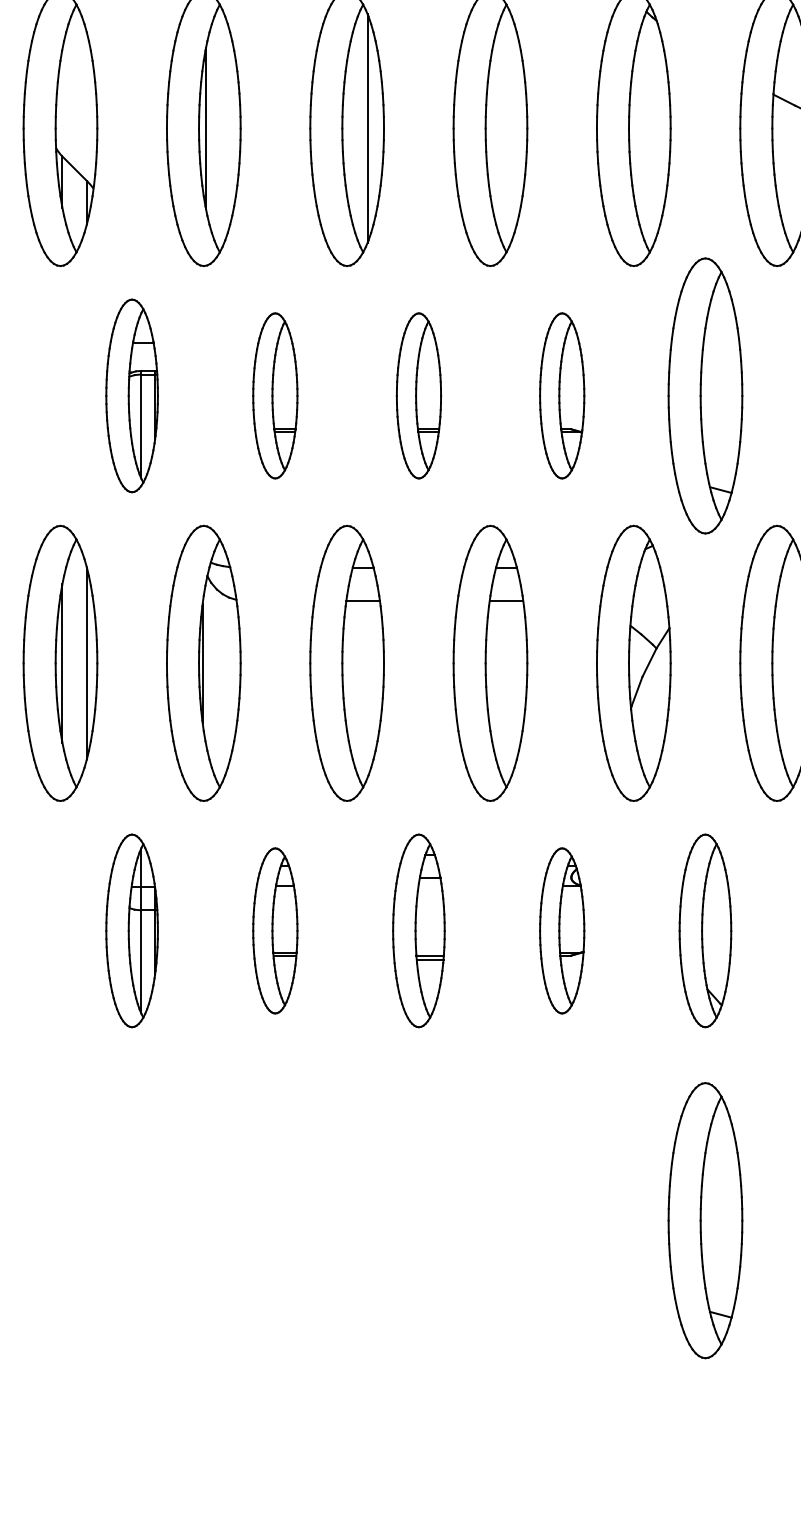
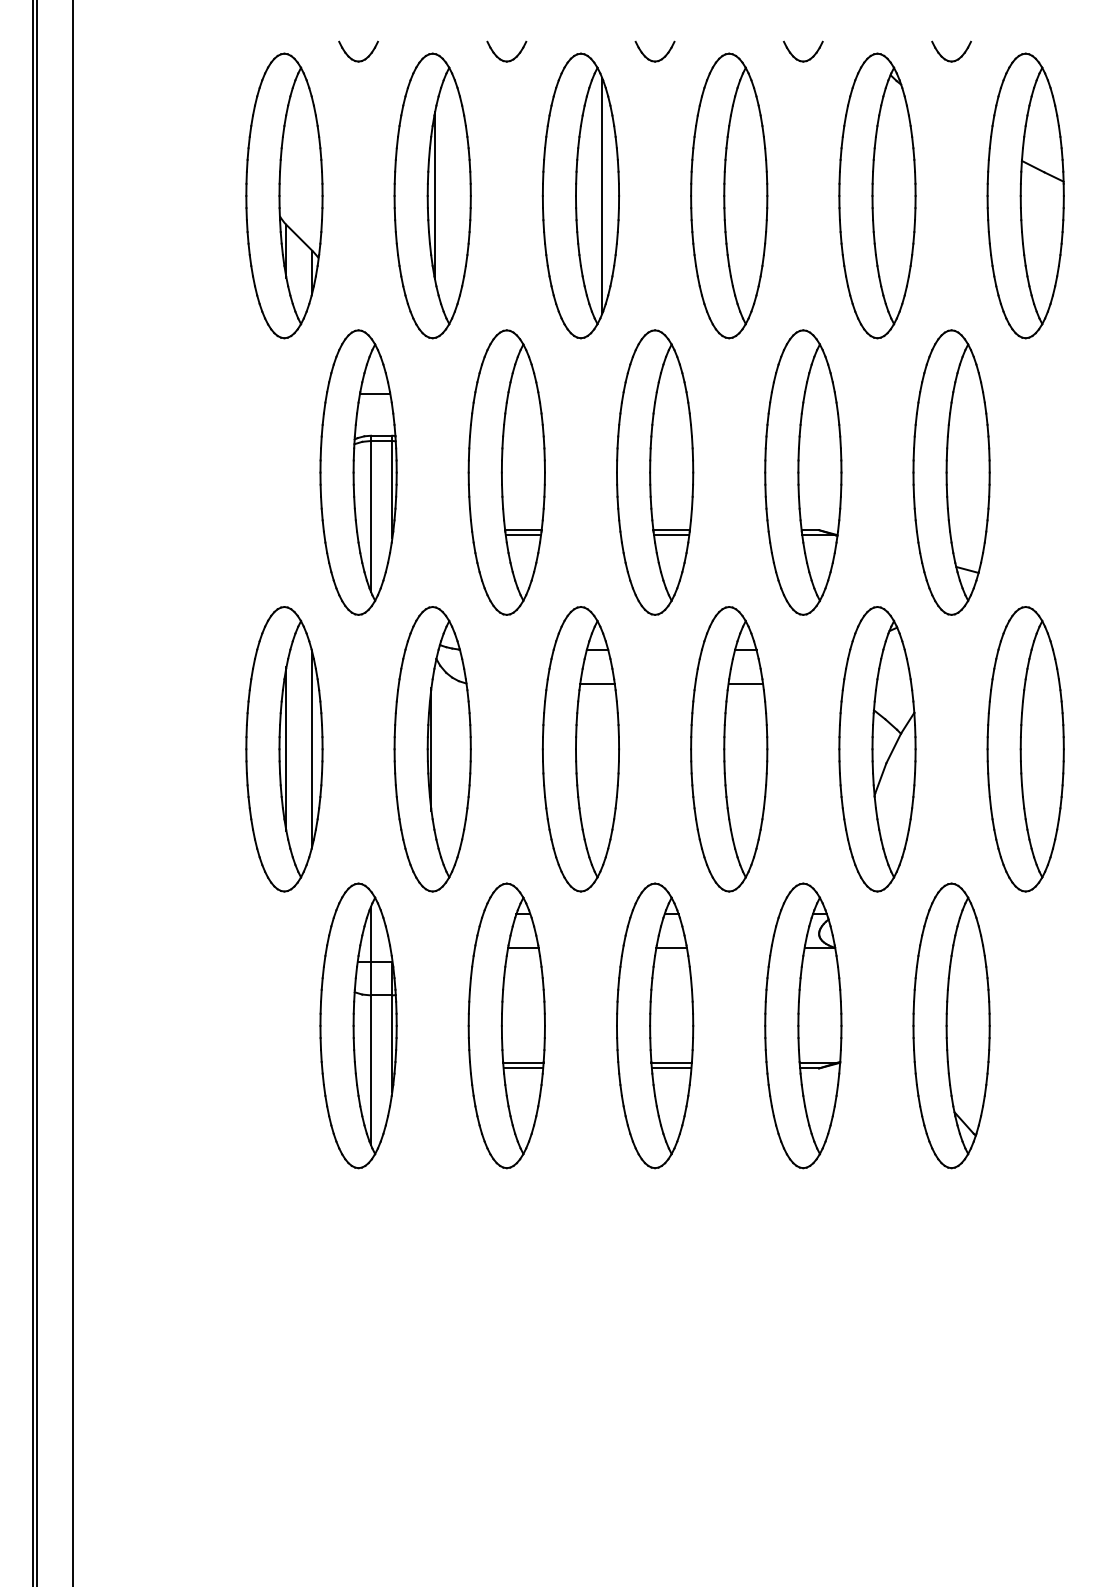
part: (132, 395) -> (358, 472), size x1.43
part: (275, 395) -> (506, 472), size x1.67
part: (419, 395) -> (655, 472), size x1.67
part: (562, 395) -> (803, 472), size x1.67
part: (132, 930) -> (358, 1025), size x1.43
part: (275, 930) -> (506, 1025), size x1.67
part: (419, 930) -> (655, 1025), size x1.43
part: (562, 930) -> (803, 1025), size x1.67
part: (705, 930) -> (951, 1025), size x1.43
part: (705, 1220) -> (951, 1325), removed

